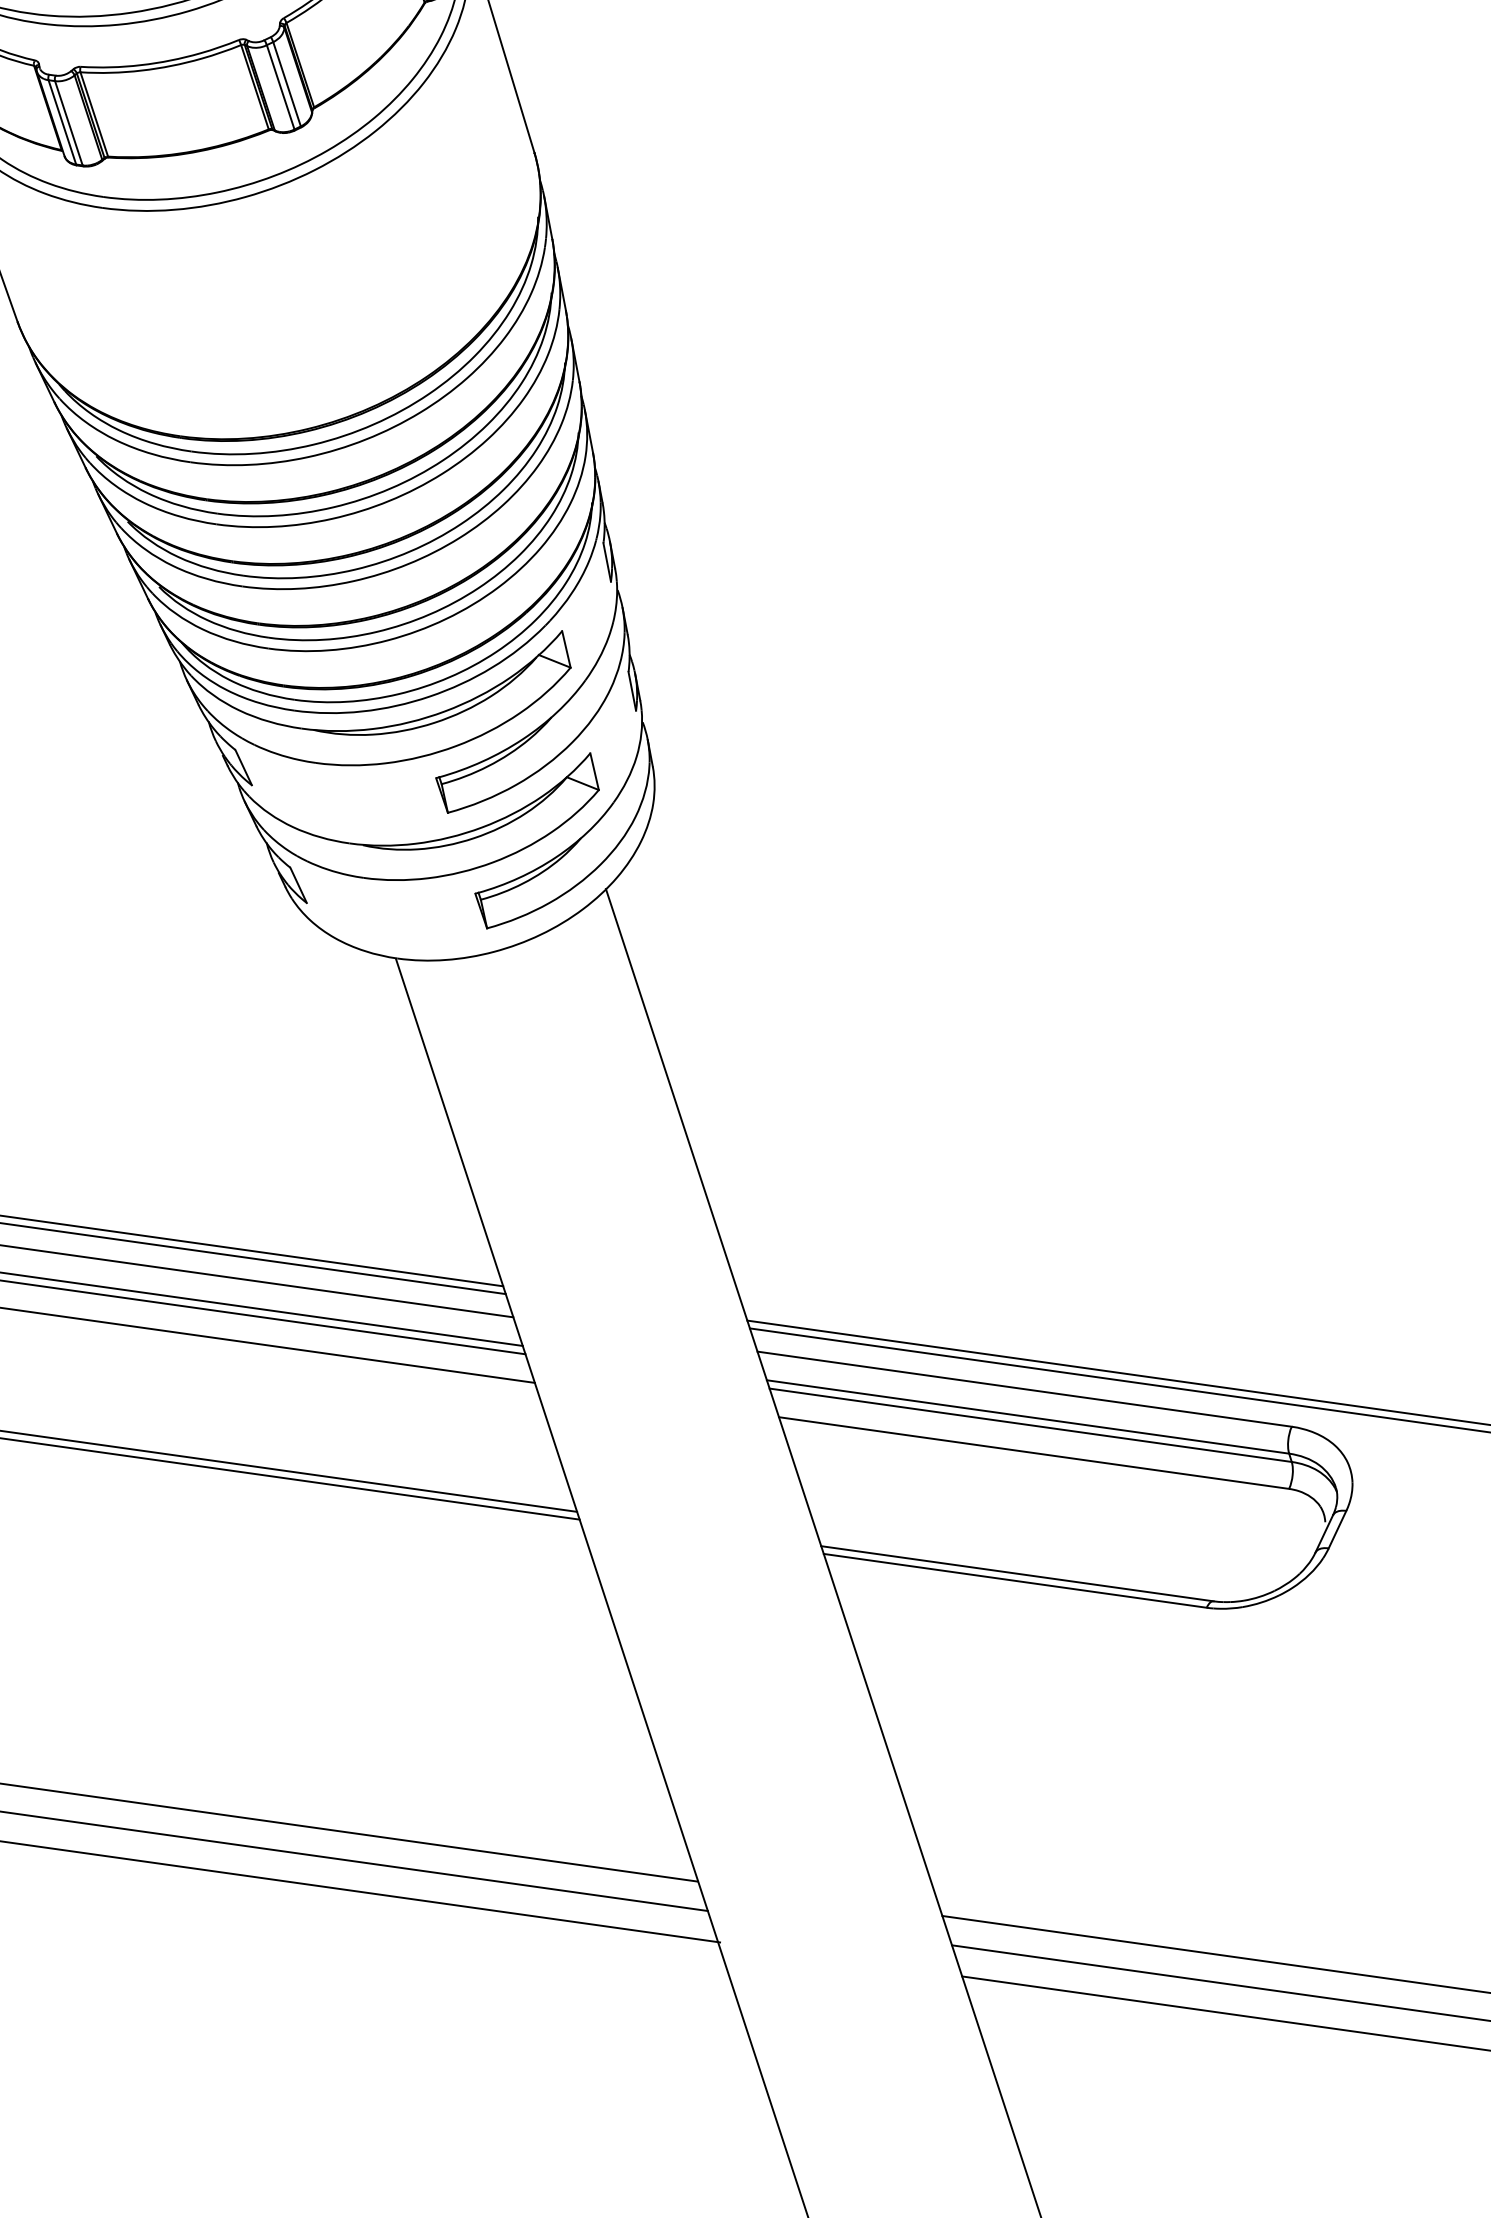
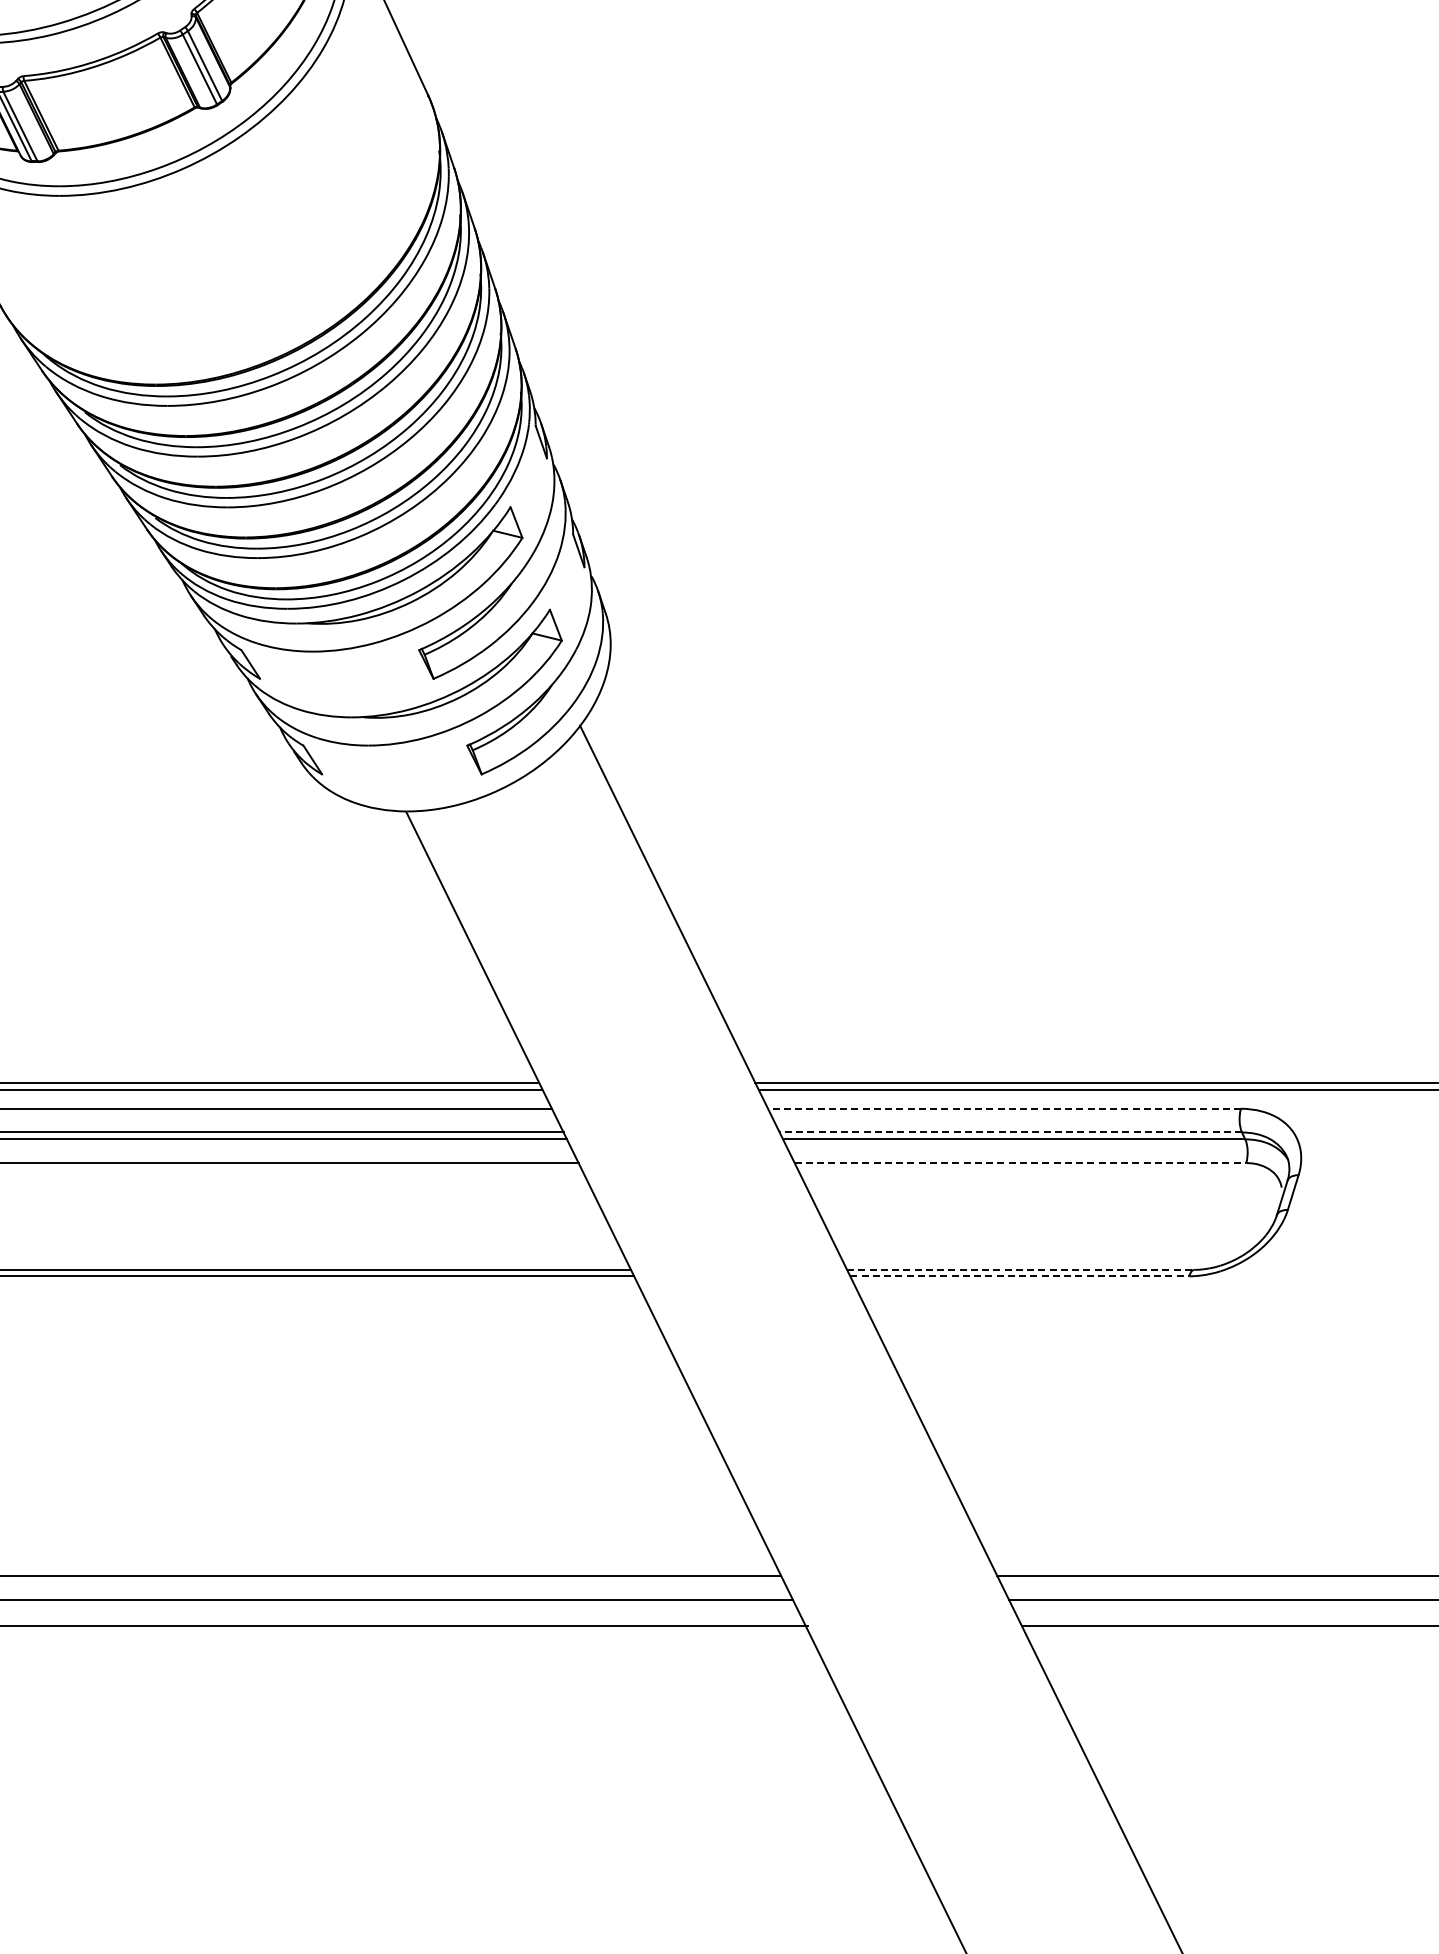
line: (1024, 1388) -> (1004, 1108), solid -> dashed
line: (1027, 1416) -> (1010, 1132), solid -> dashed
line: (1034, 1453) -> (1020, 1163), solid -> dashed
line: (1017, 1573) -> (1020, 1269), solid -> dashed
line: (1016, 1581) -> (1020, 1276), solid -> dashed

